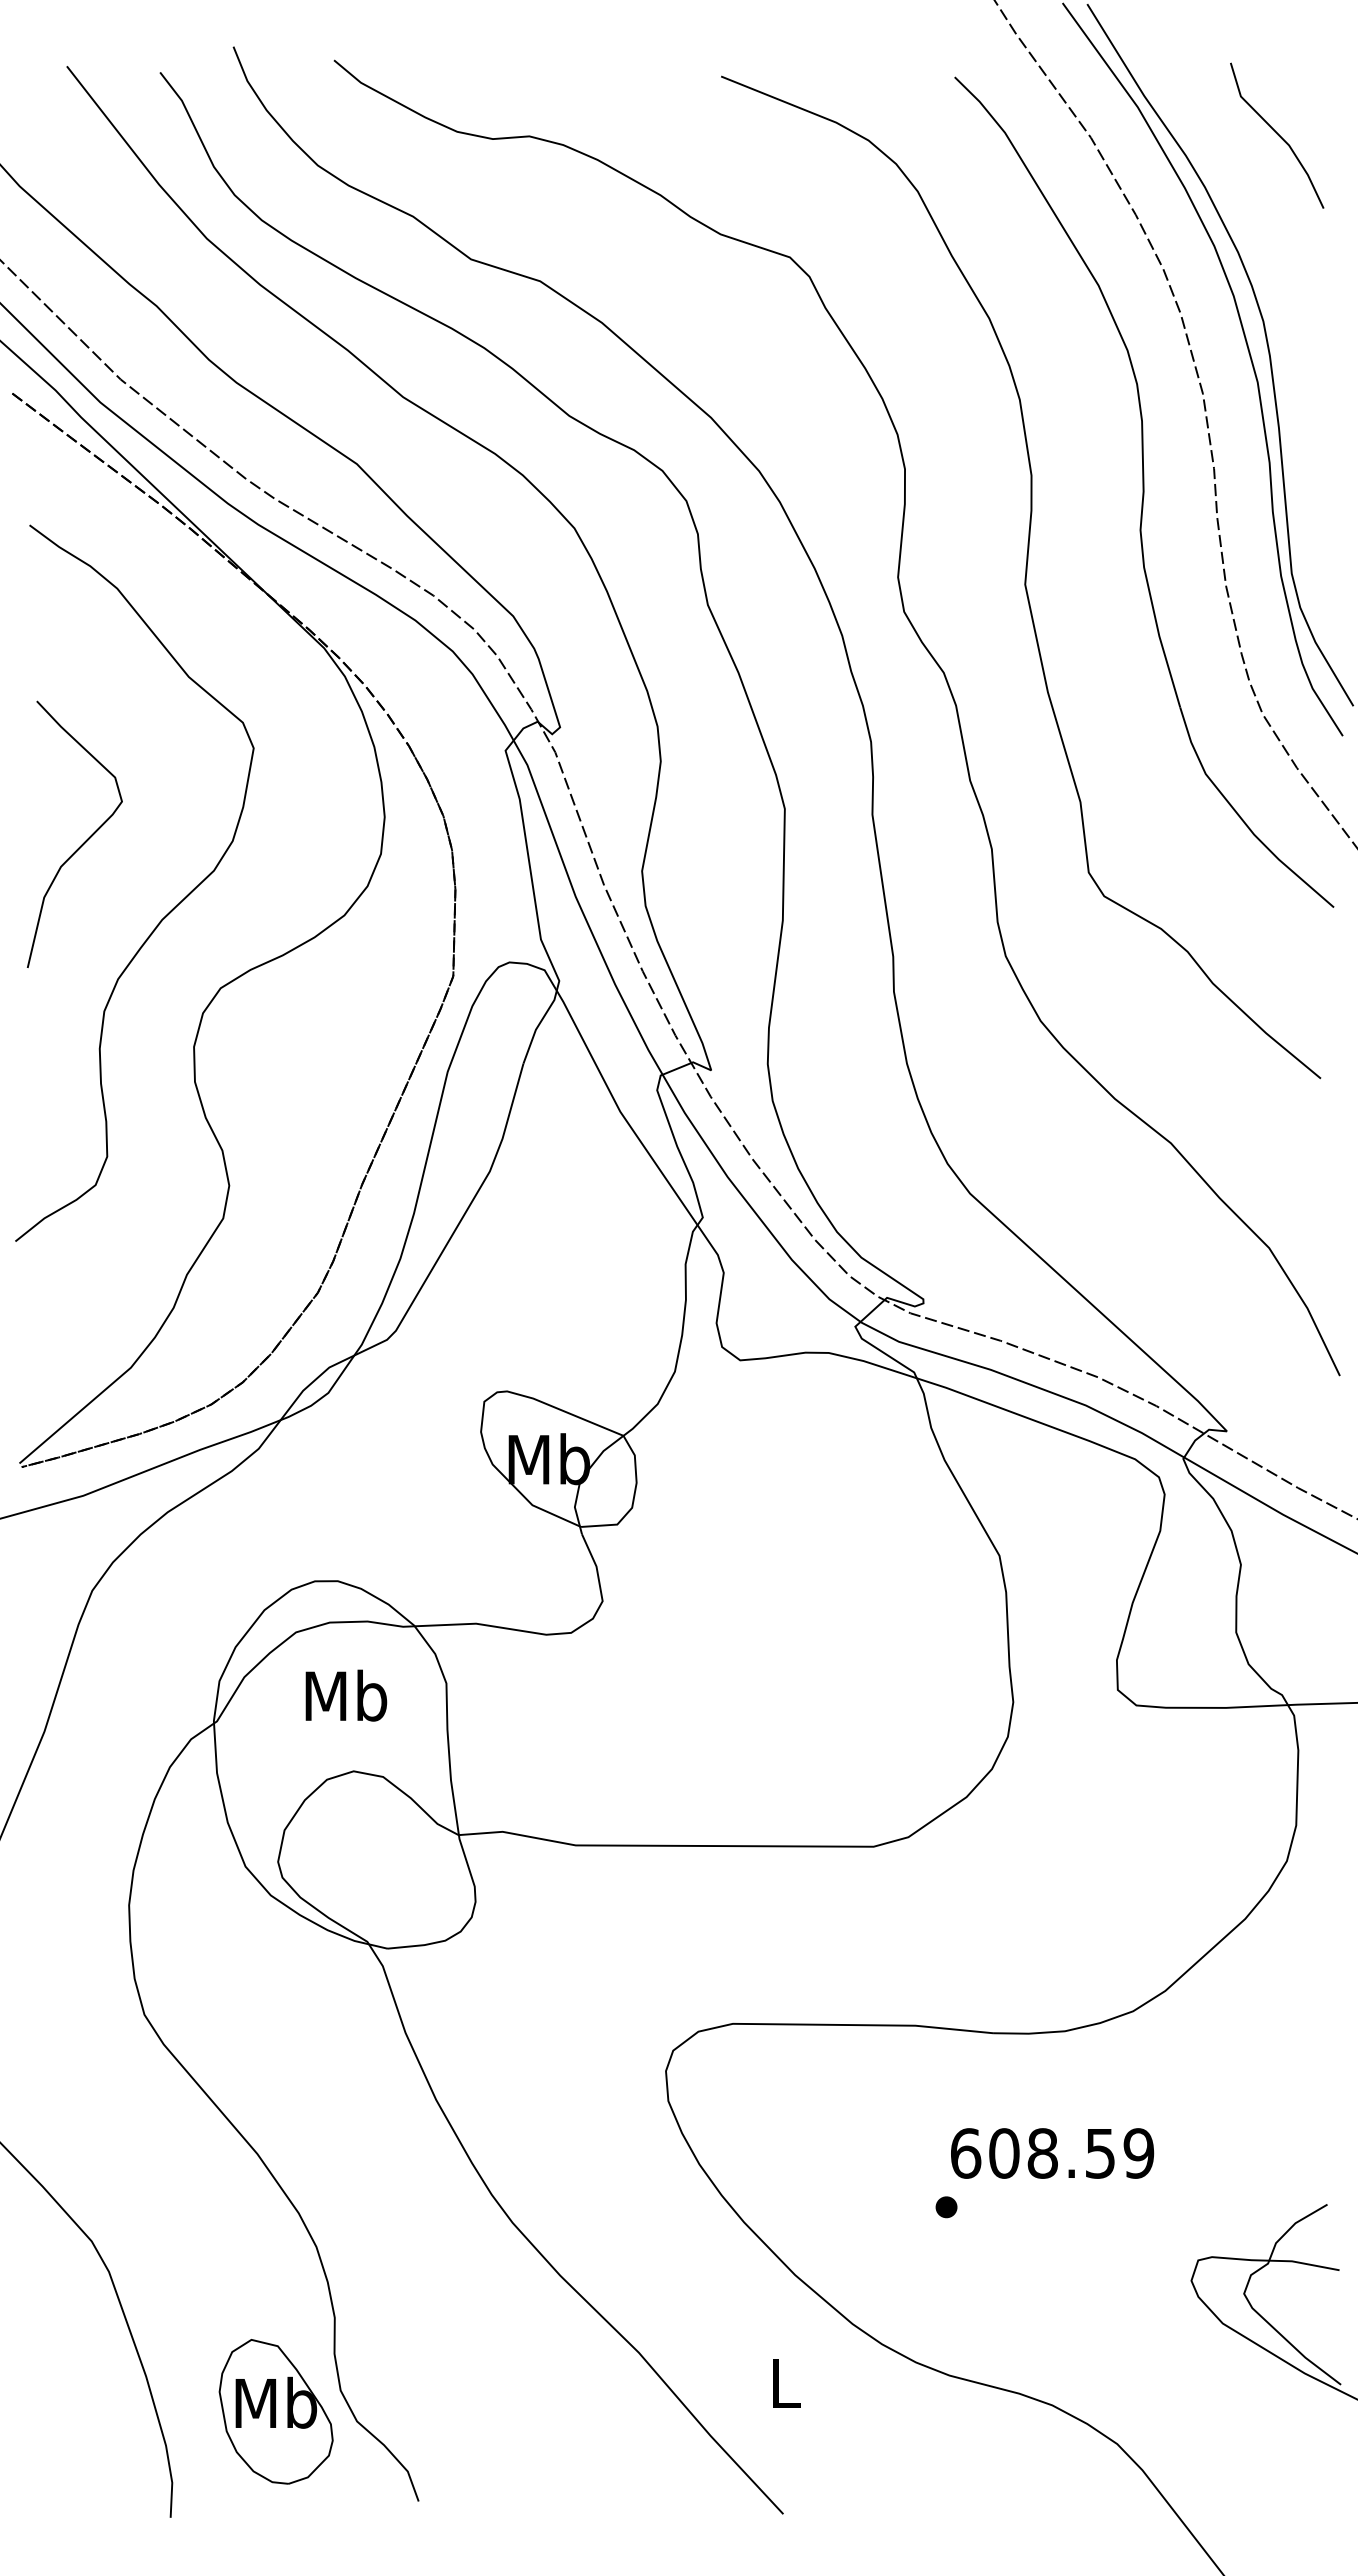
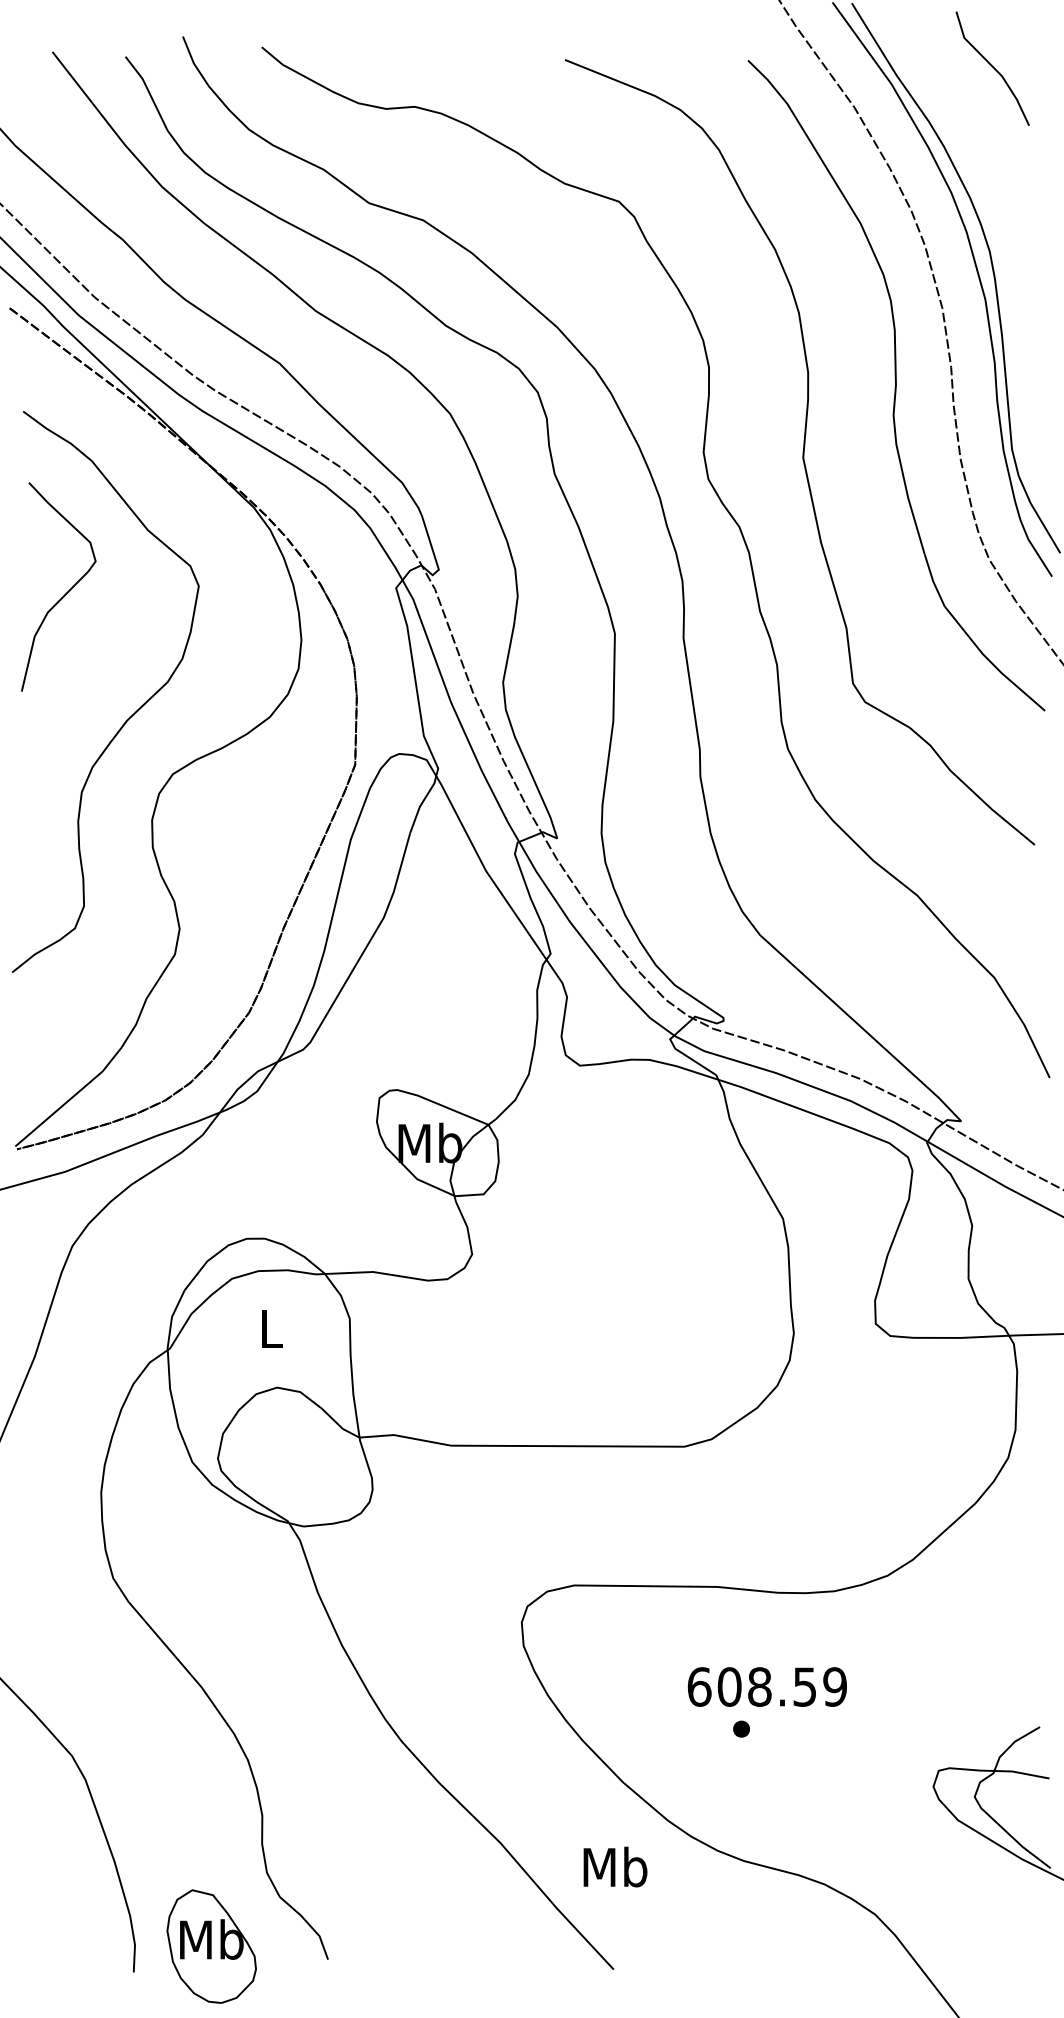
line: (1277, 135) -> (993, 68), moved
curve: (83, 842) -> (65, 593), moved
text: (346, 1695) -> (271, 1328), Mb -> L
text: (1052, 2153) -> (767, 1687), moved
text: (785, 2383) -> (615, 1867), L -> Mb
part: (275, 2411) -> (211, 1946), moved

